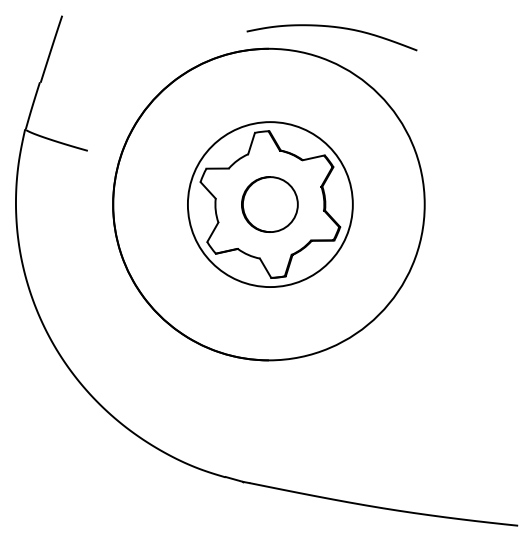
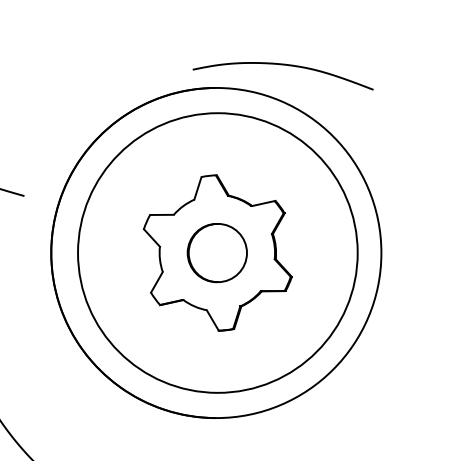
circle: (269, 204) -> (216, 252), size x1.6

